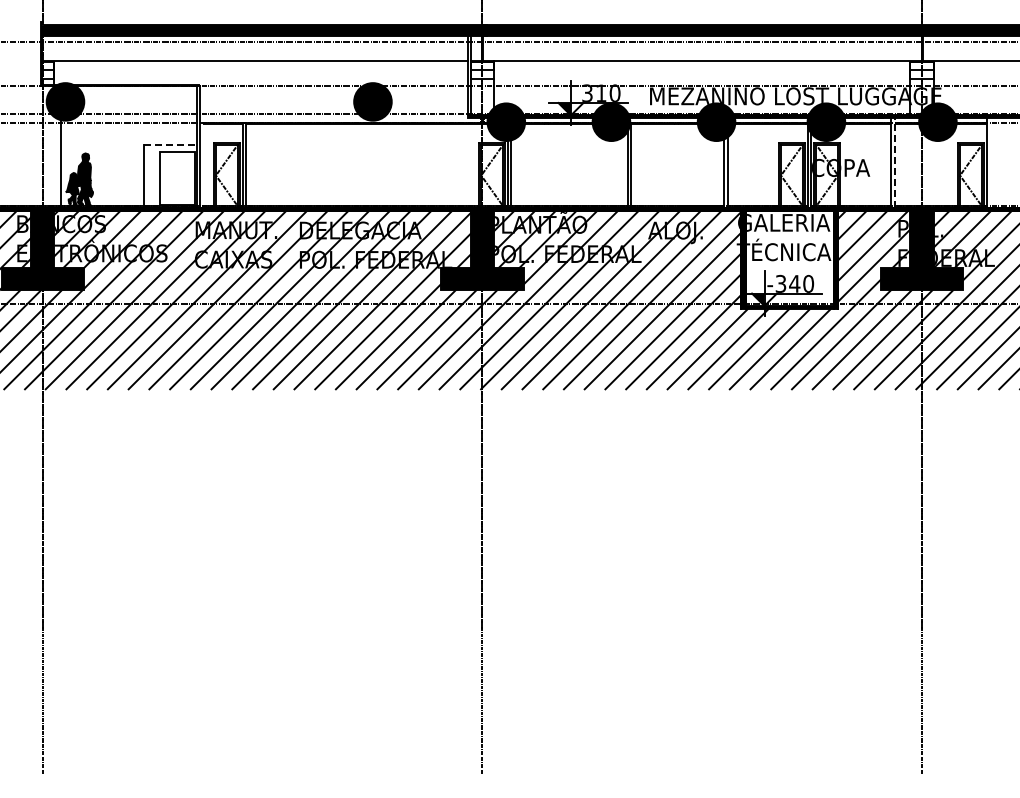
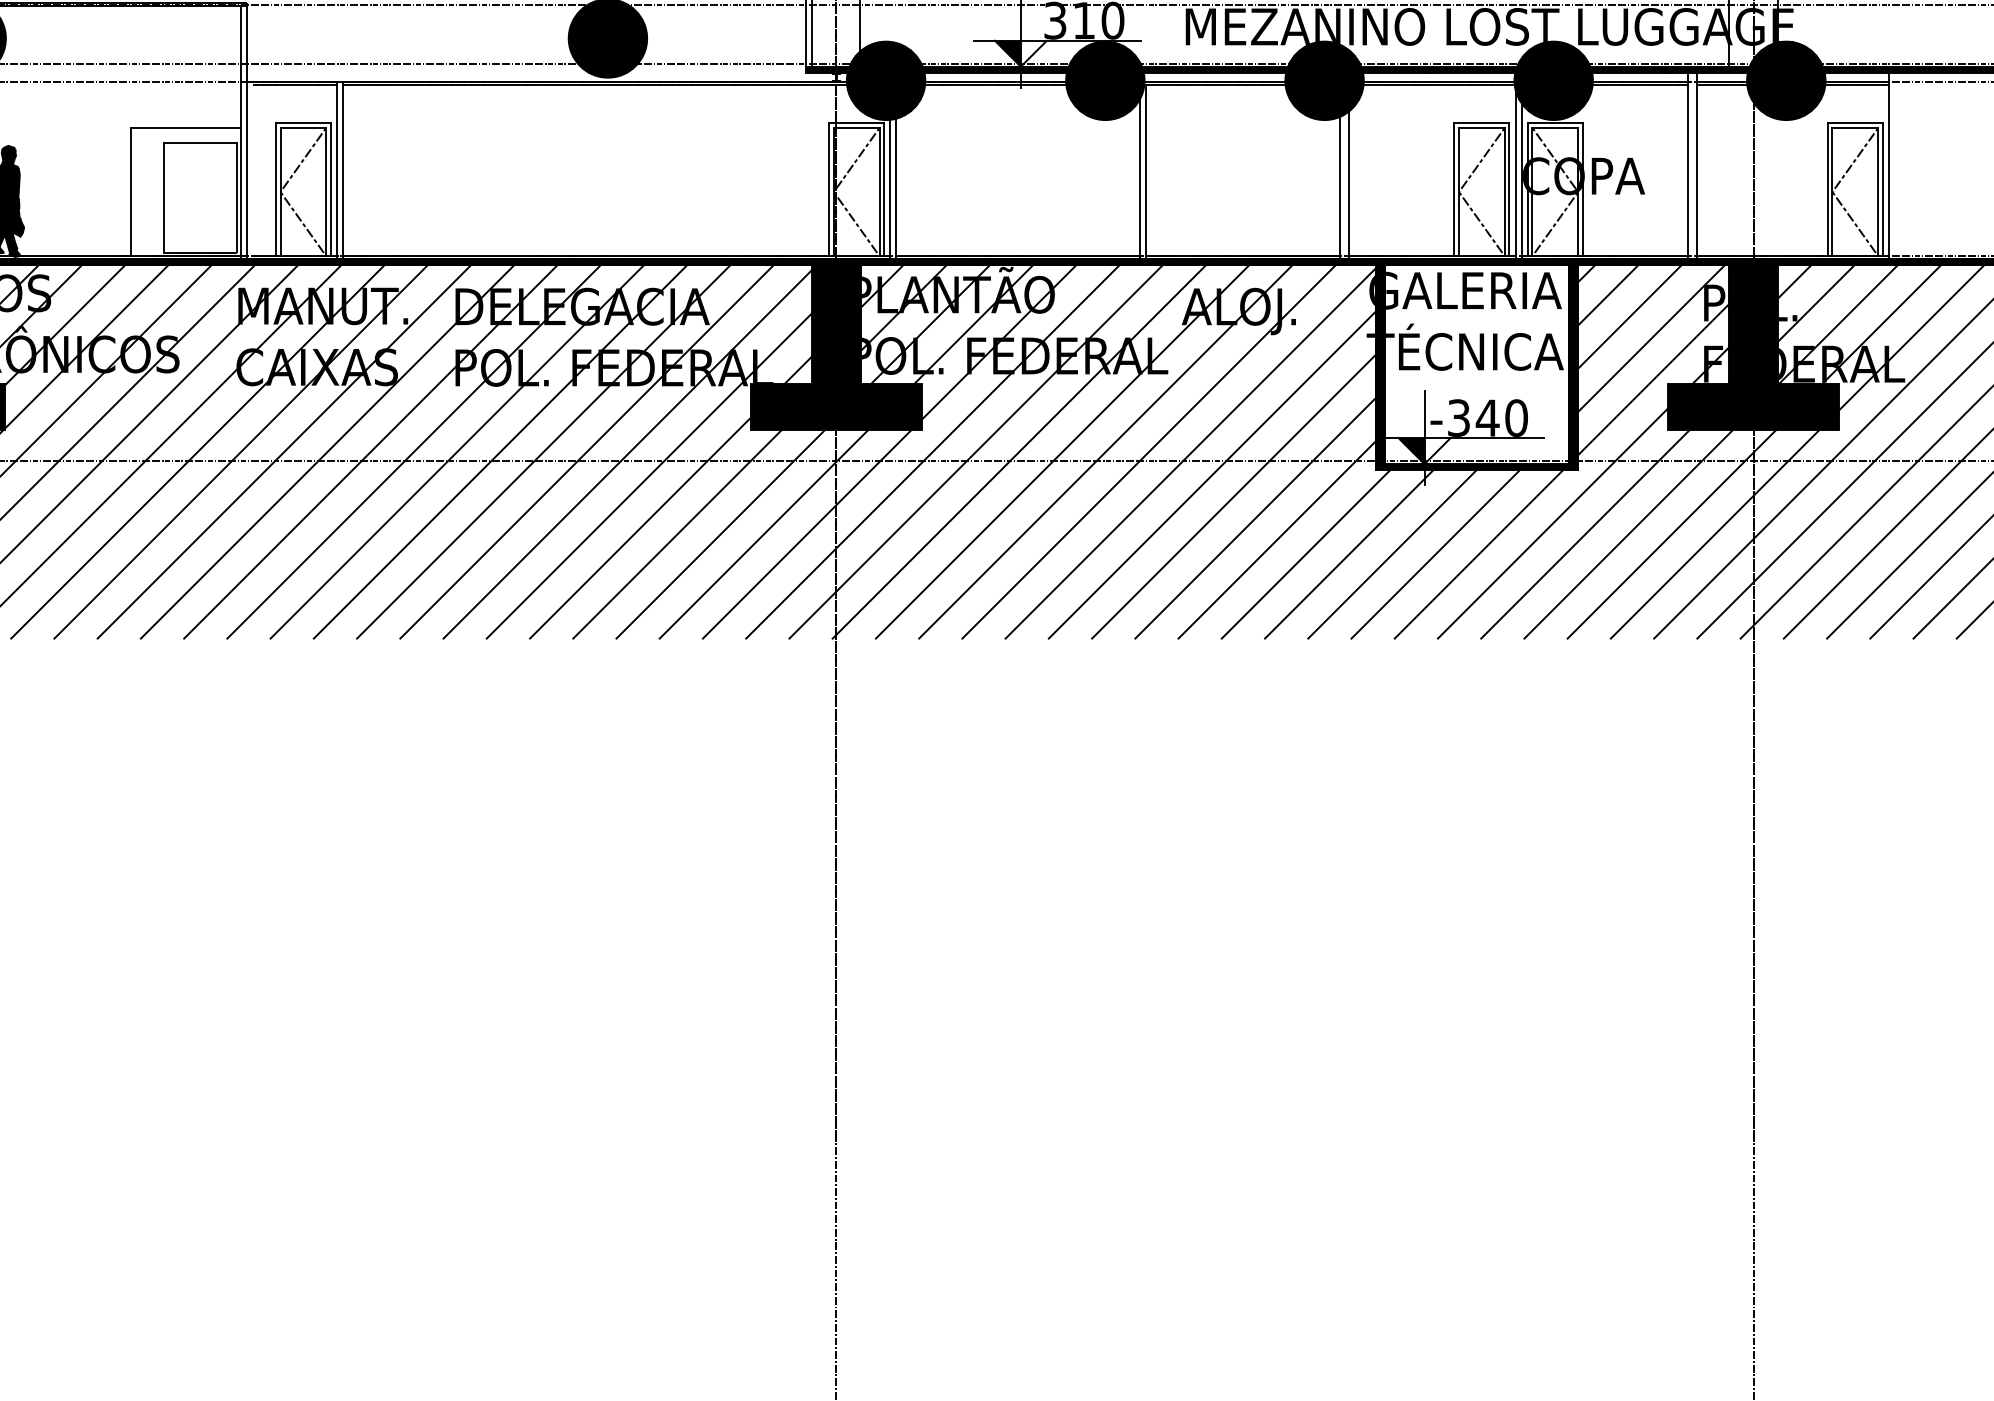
line: (171, 144) -> (187, 127), dashed -> solid
line: (895, 163) -> (1697, 166), dashed -> solid

